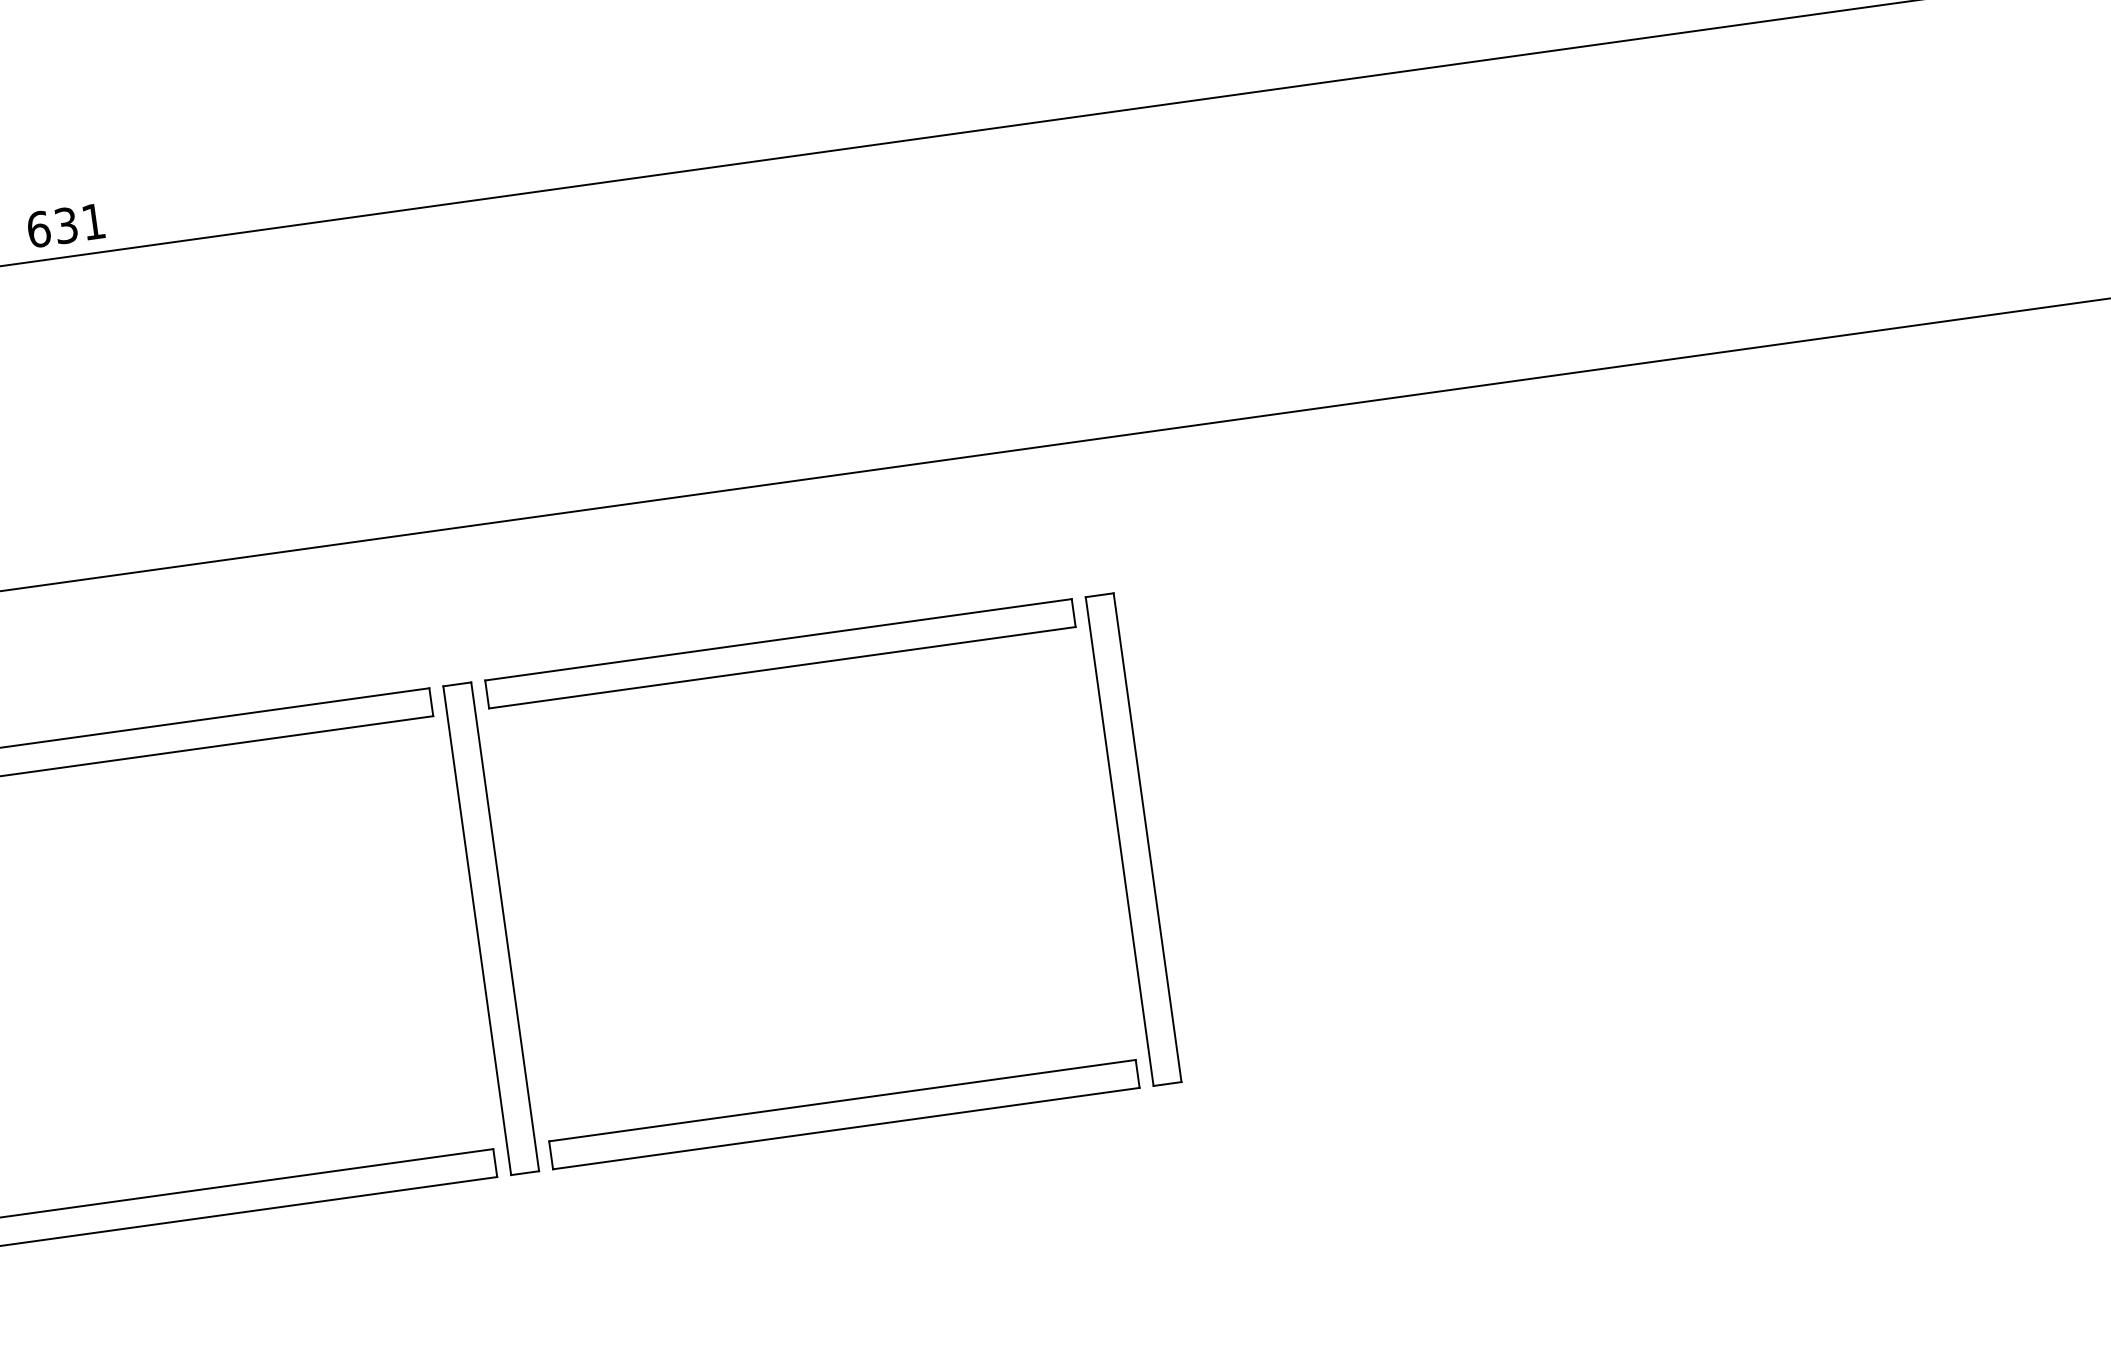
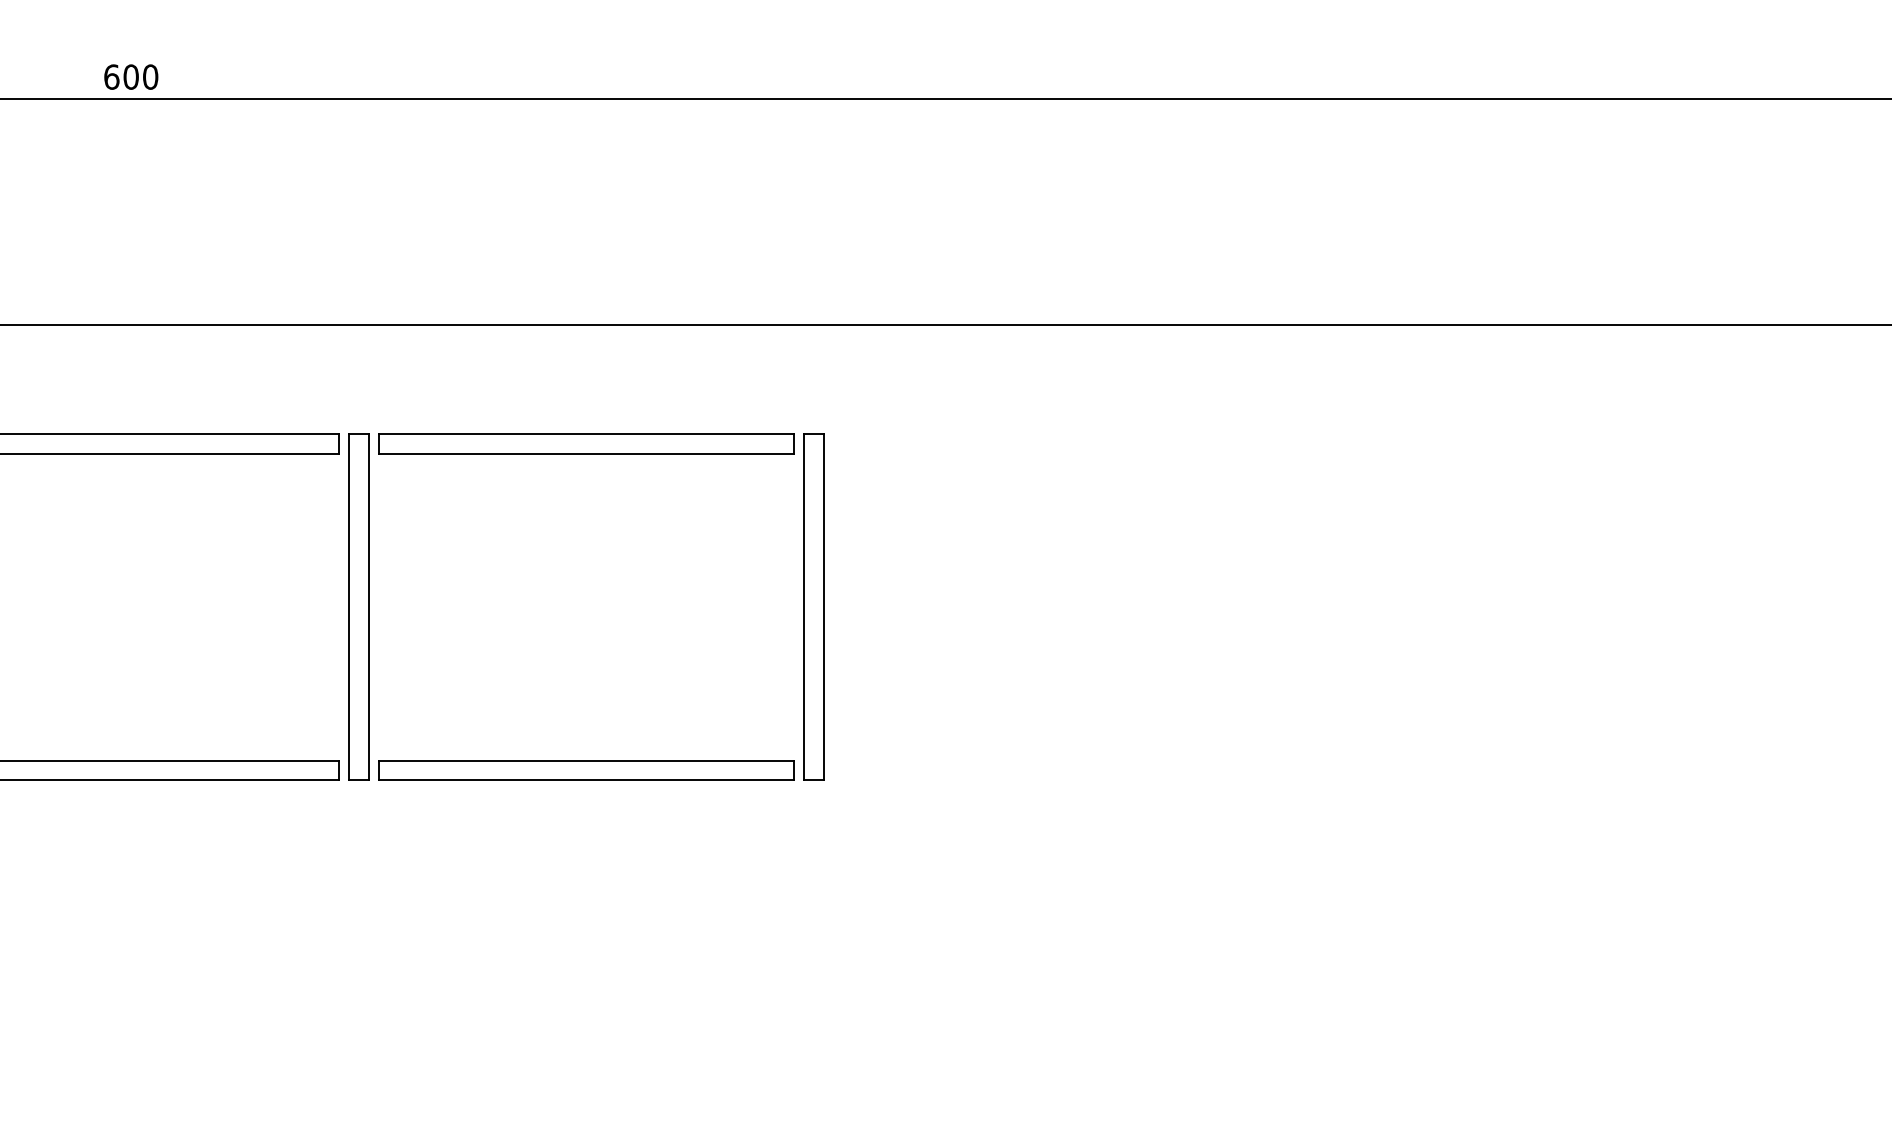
text: (79, 222) -> (140, 76), 631 -> 600

